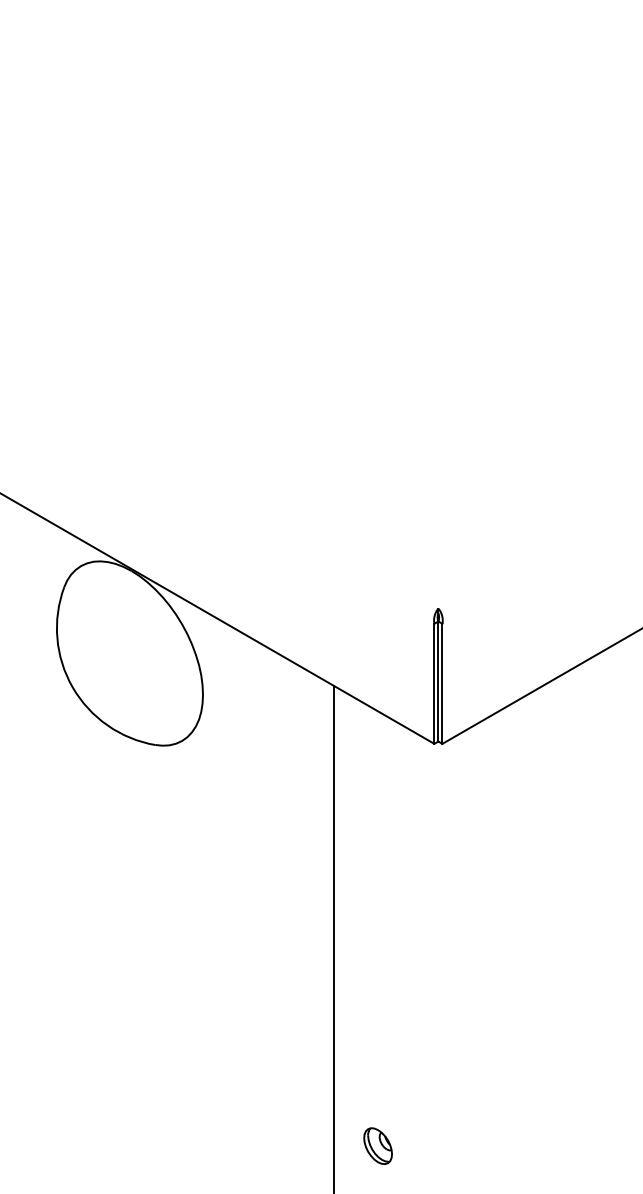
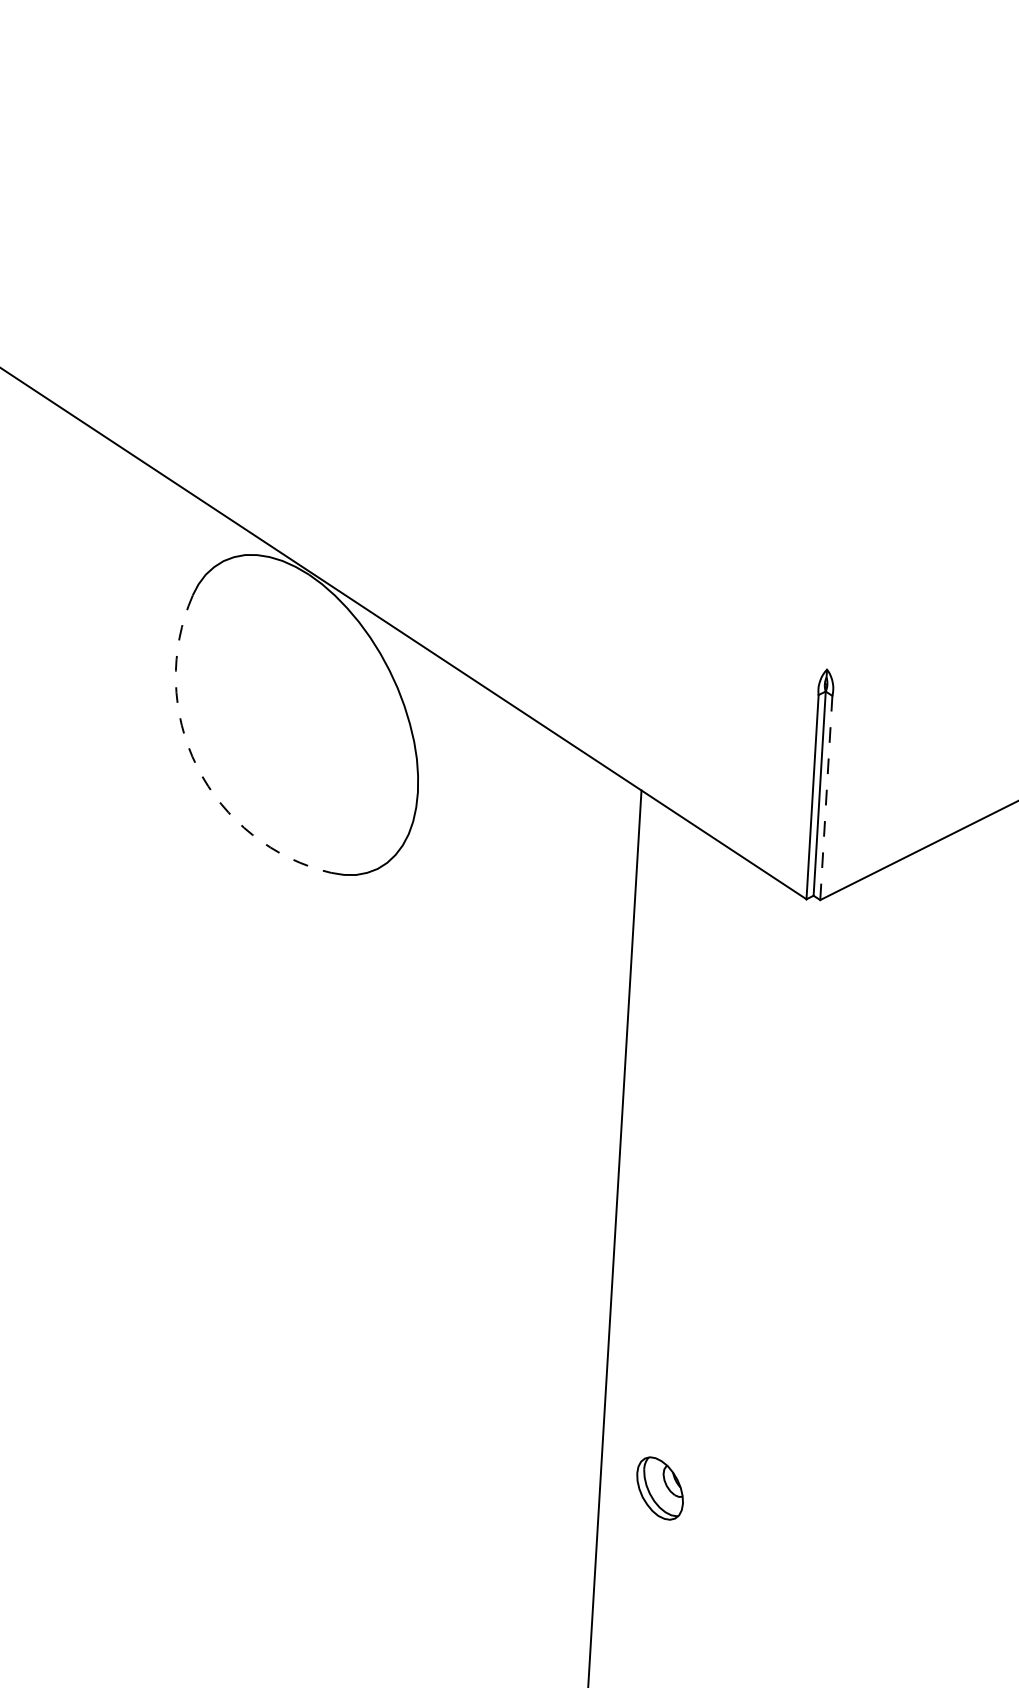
line: (442, 684) -> (826, 799), solid -> dashed
arc: (72, 687) -> (196, 766), solid -> dashed
part: (377, 1145) -> (659, 1487), moved

